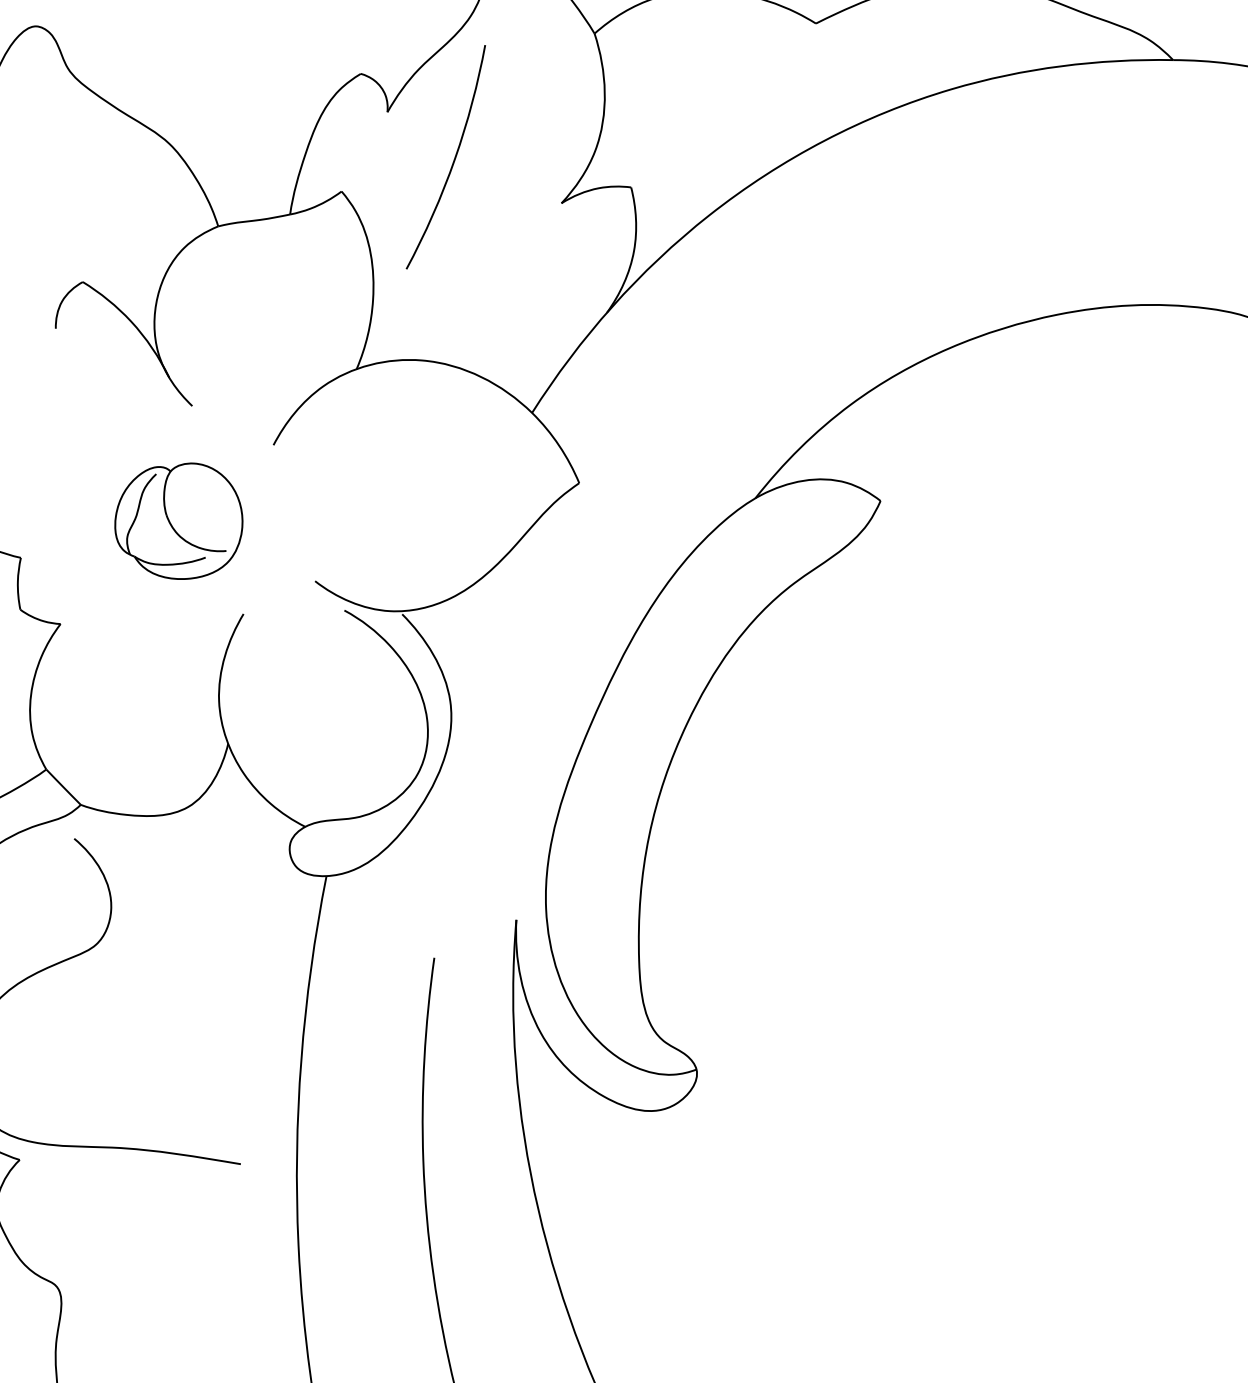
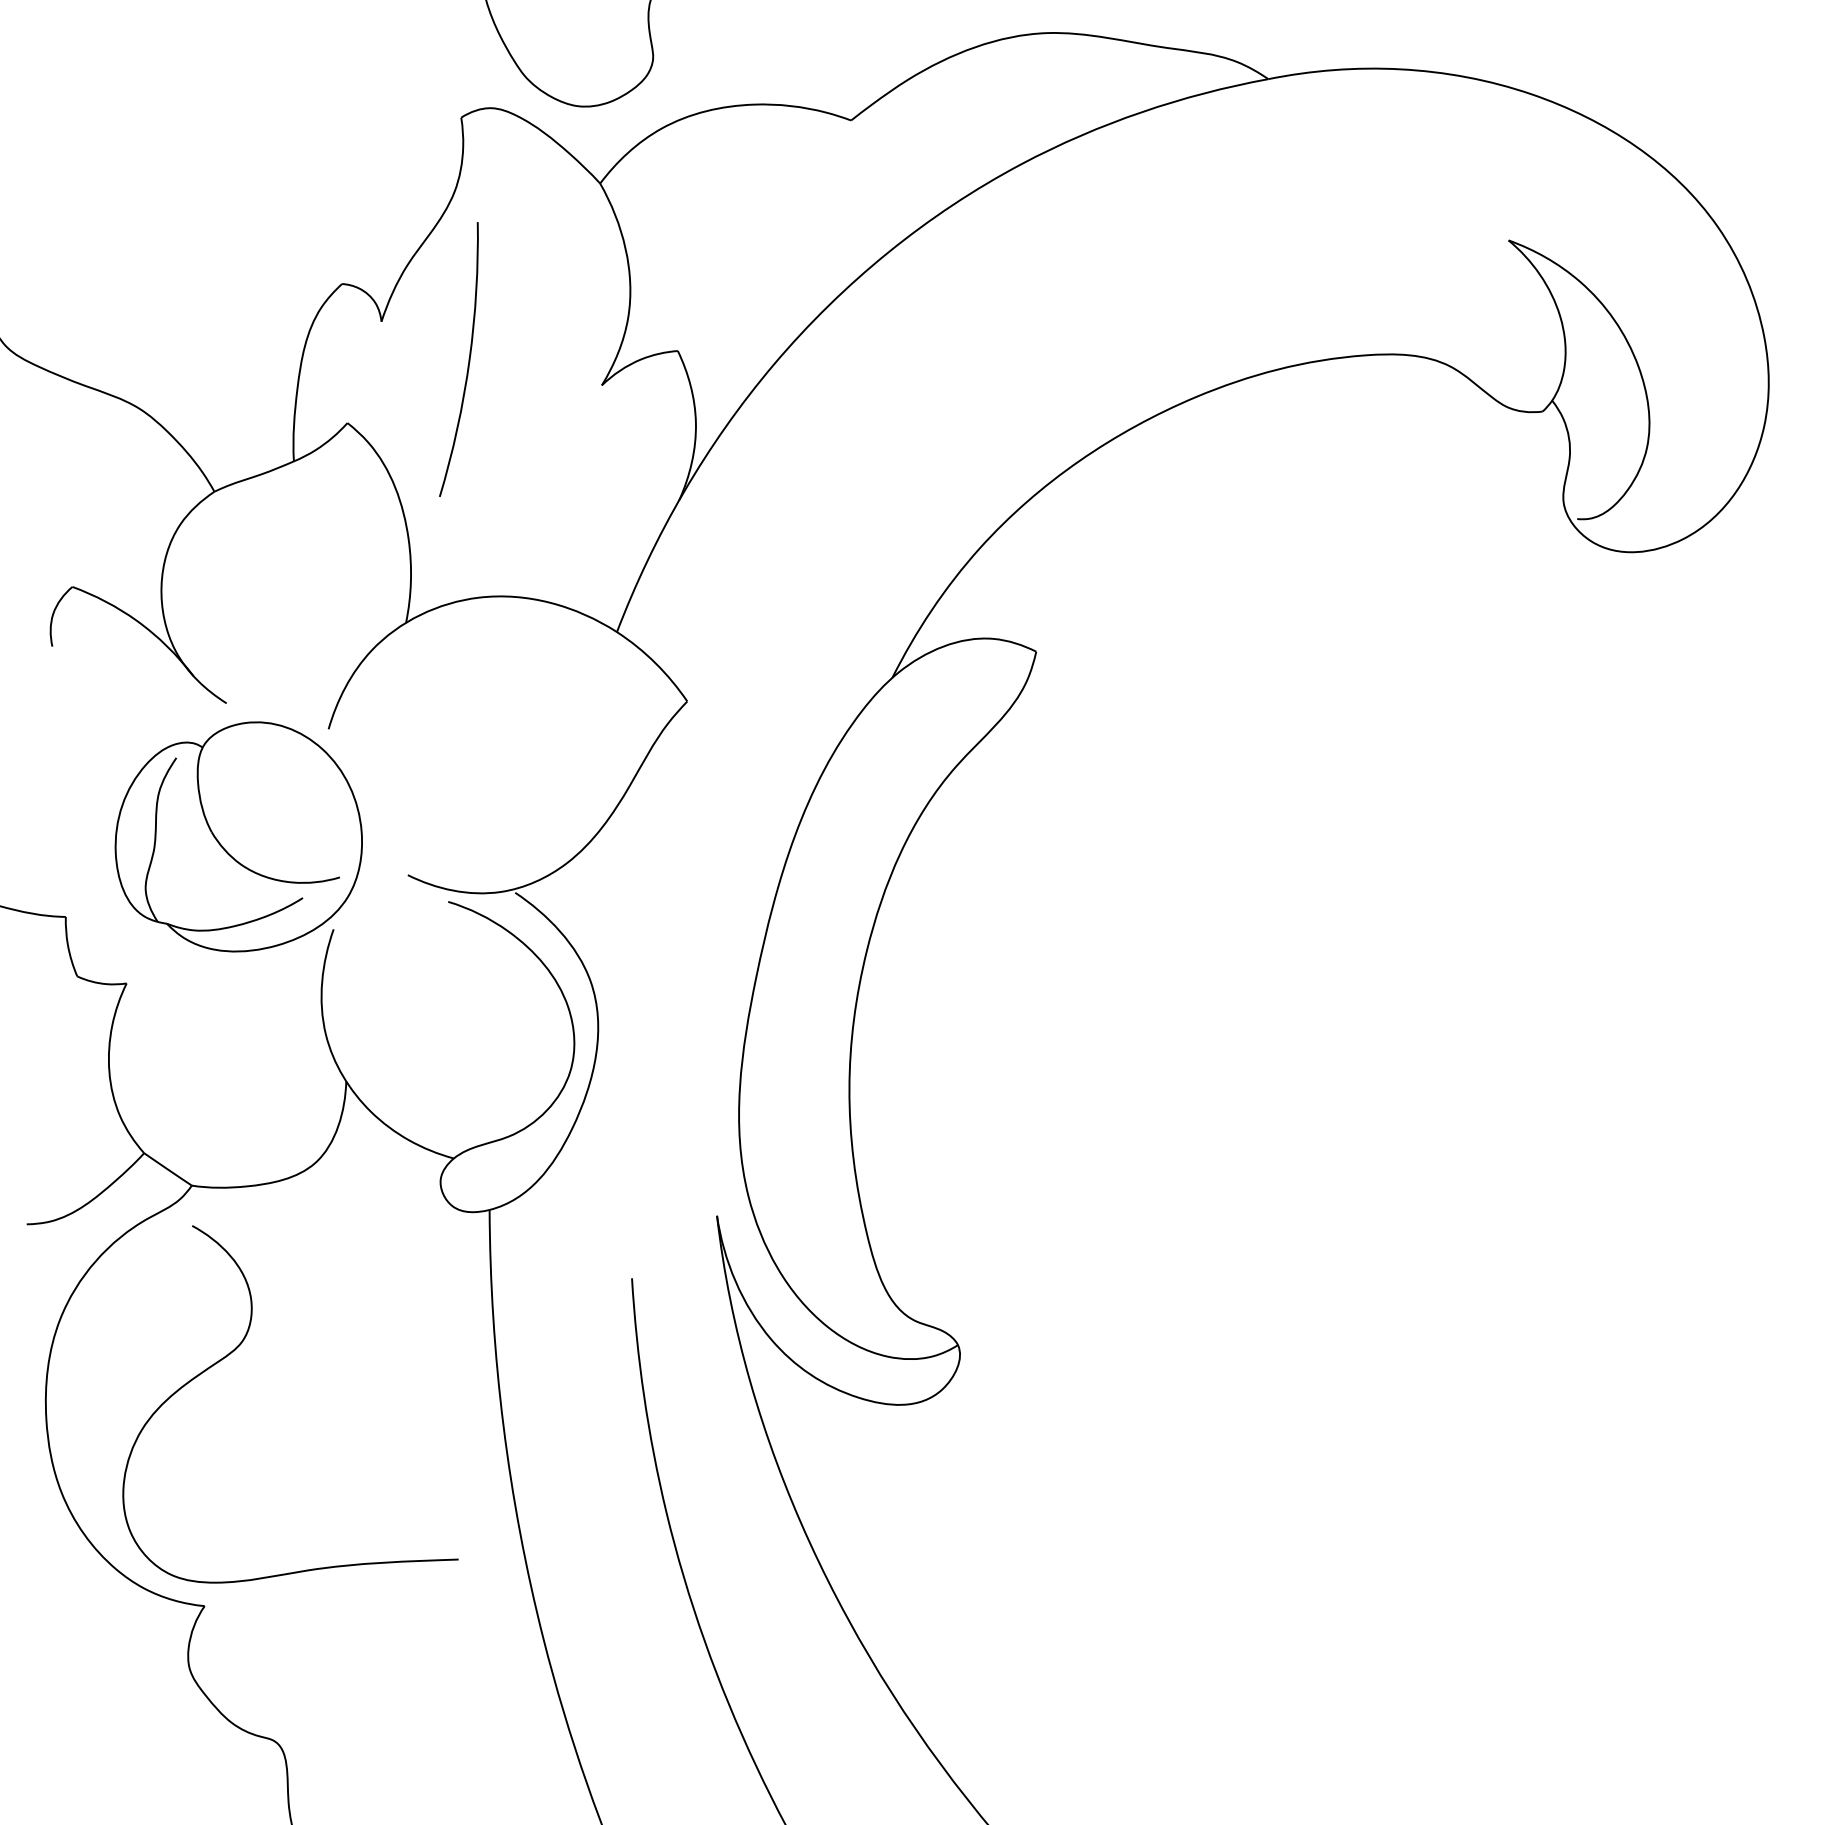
part: (179, 519) -> (238, 836), size x1.67

